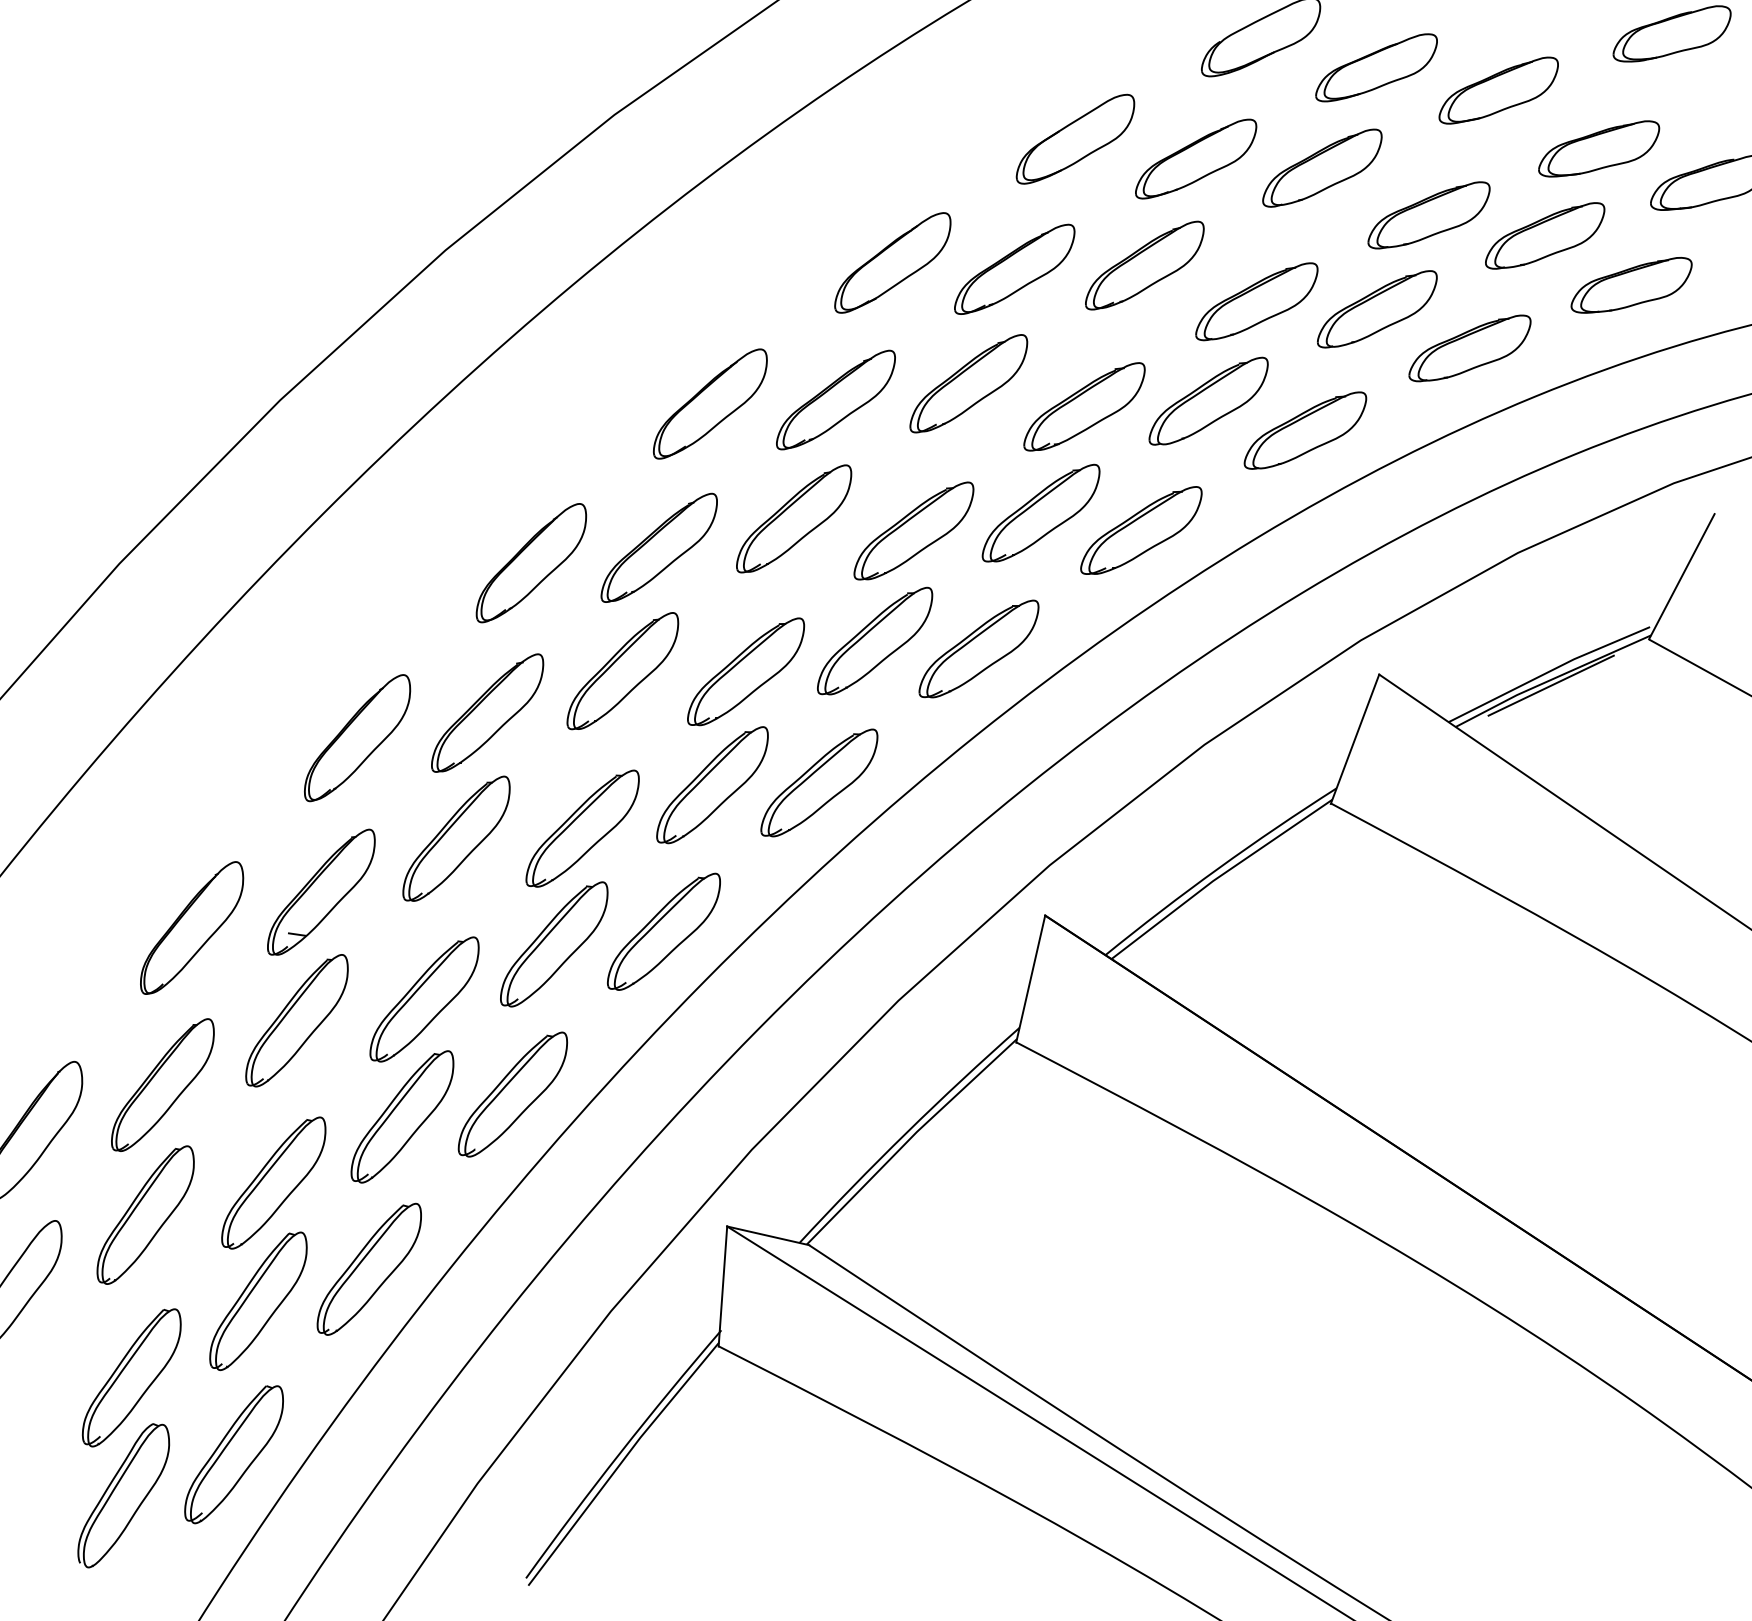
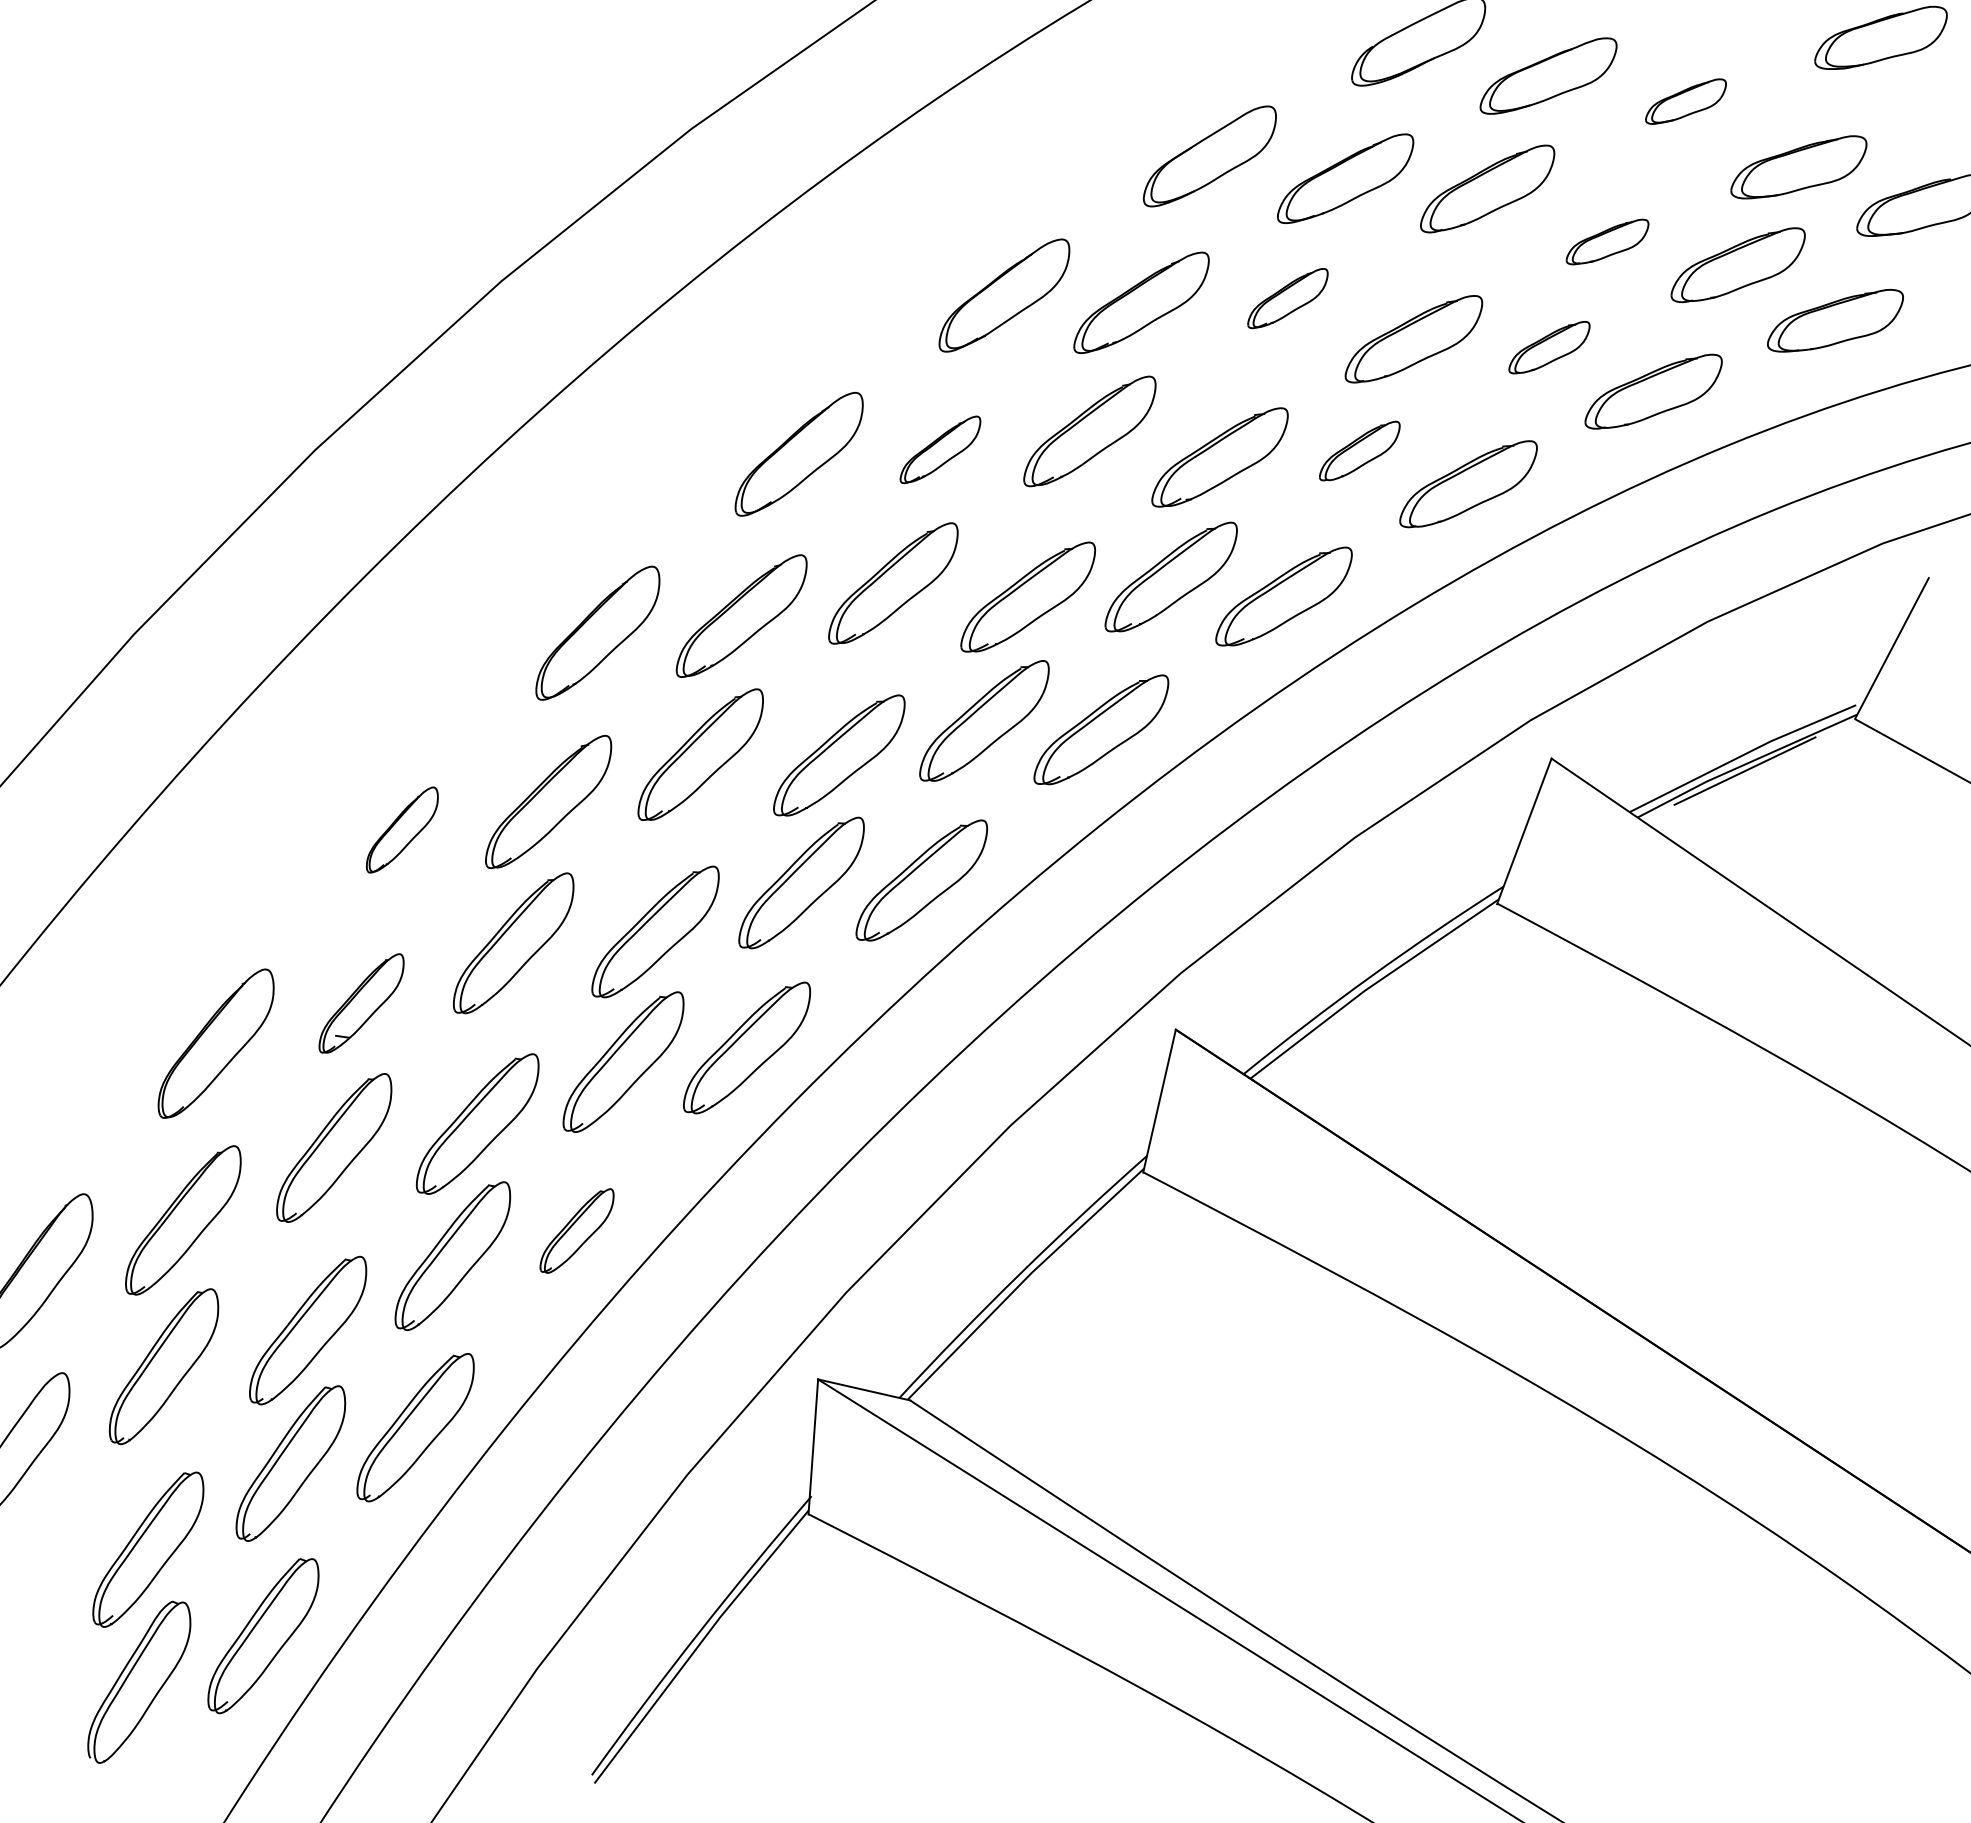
part: (1498, 90) -> (1685, 101), size x0.6
part: (1428, 214) -> (1607, 241), size x0.6
part: (1144, 265) -> (1287, 298), size x0.6
part: (1377, 309) -> (1549, 347), size x0.6
part: (835, 399) -> (940, 449), size x0.6
part: (1208, 400) -> (1359, 450), size x0.6
part: (357, 737) -> (402, 829), size x0.6
part: (321, 892) -> (361, 1003), size x0.7
part: (512, 1094) -> (576, 1230), size x0.6

